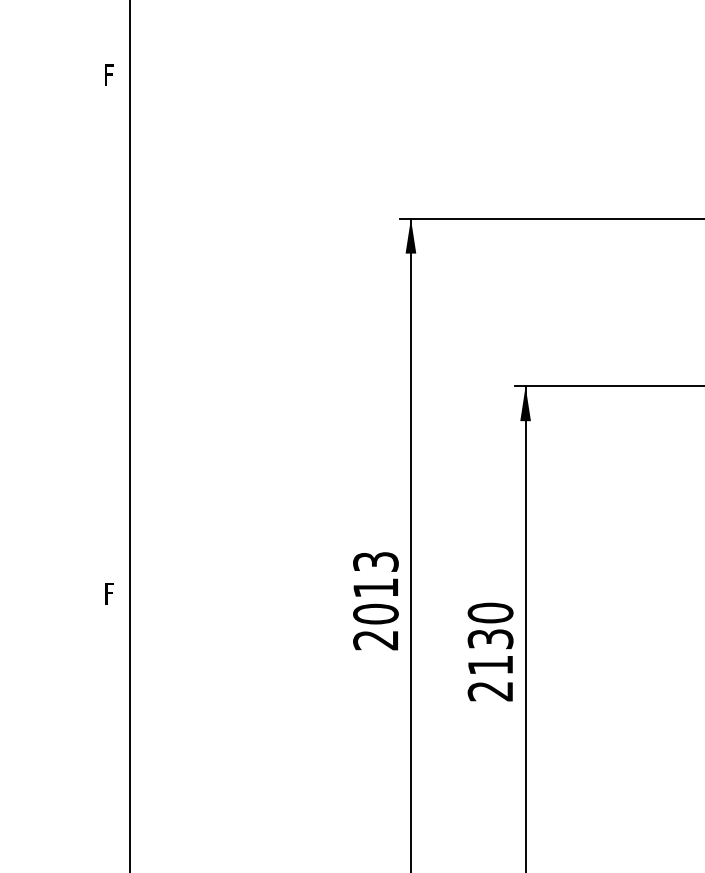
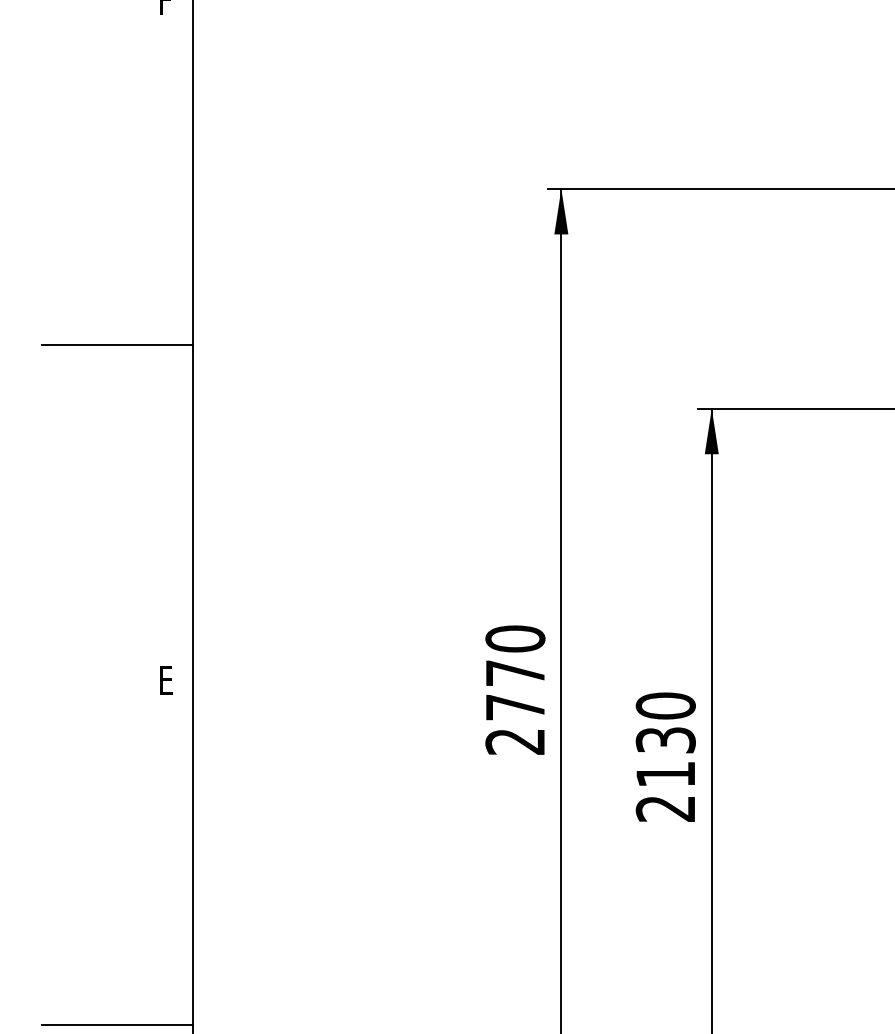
line: (72, 338) -> (117, 345), added
text: (375, 587) -> (514, 672), 2013 -> 2770
text: (110, 594) -> (167, 681), F -> E
line: (72, 856) -> (117, 1025), added

